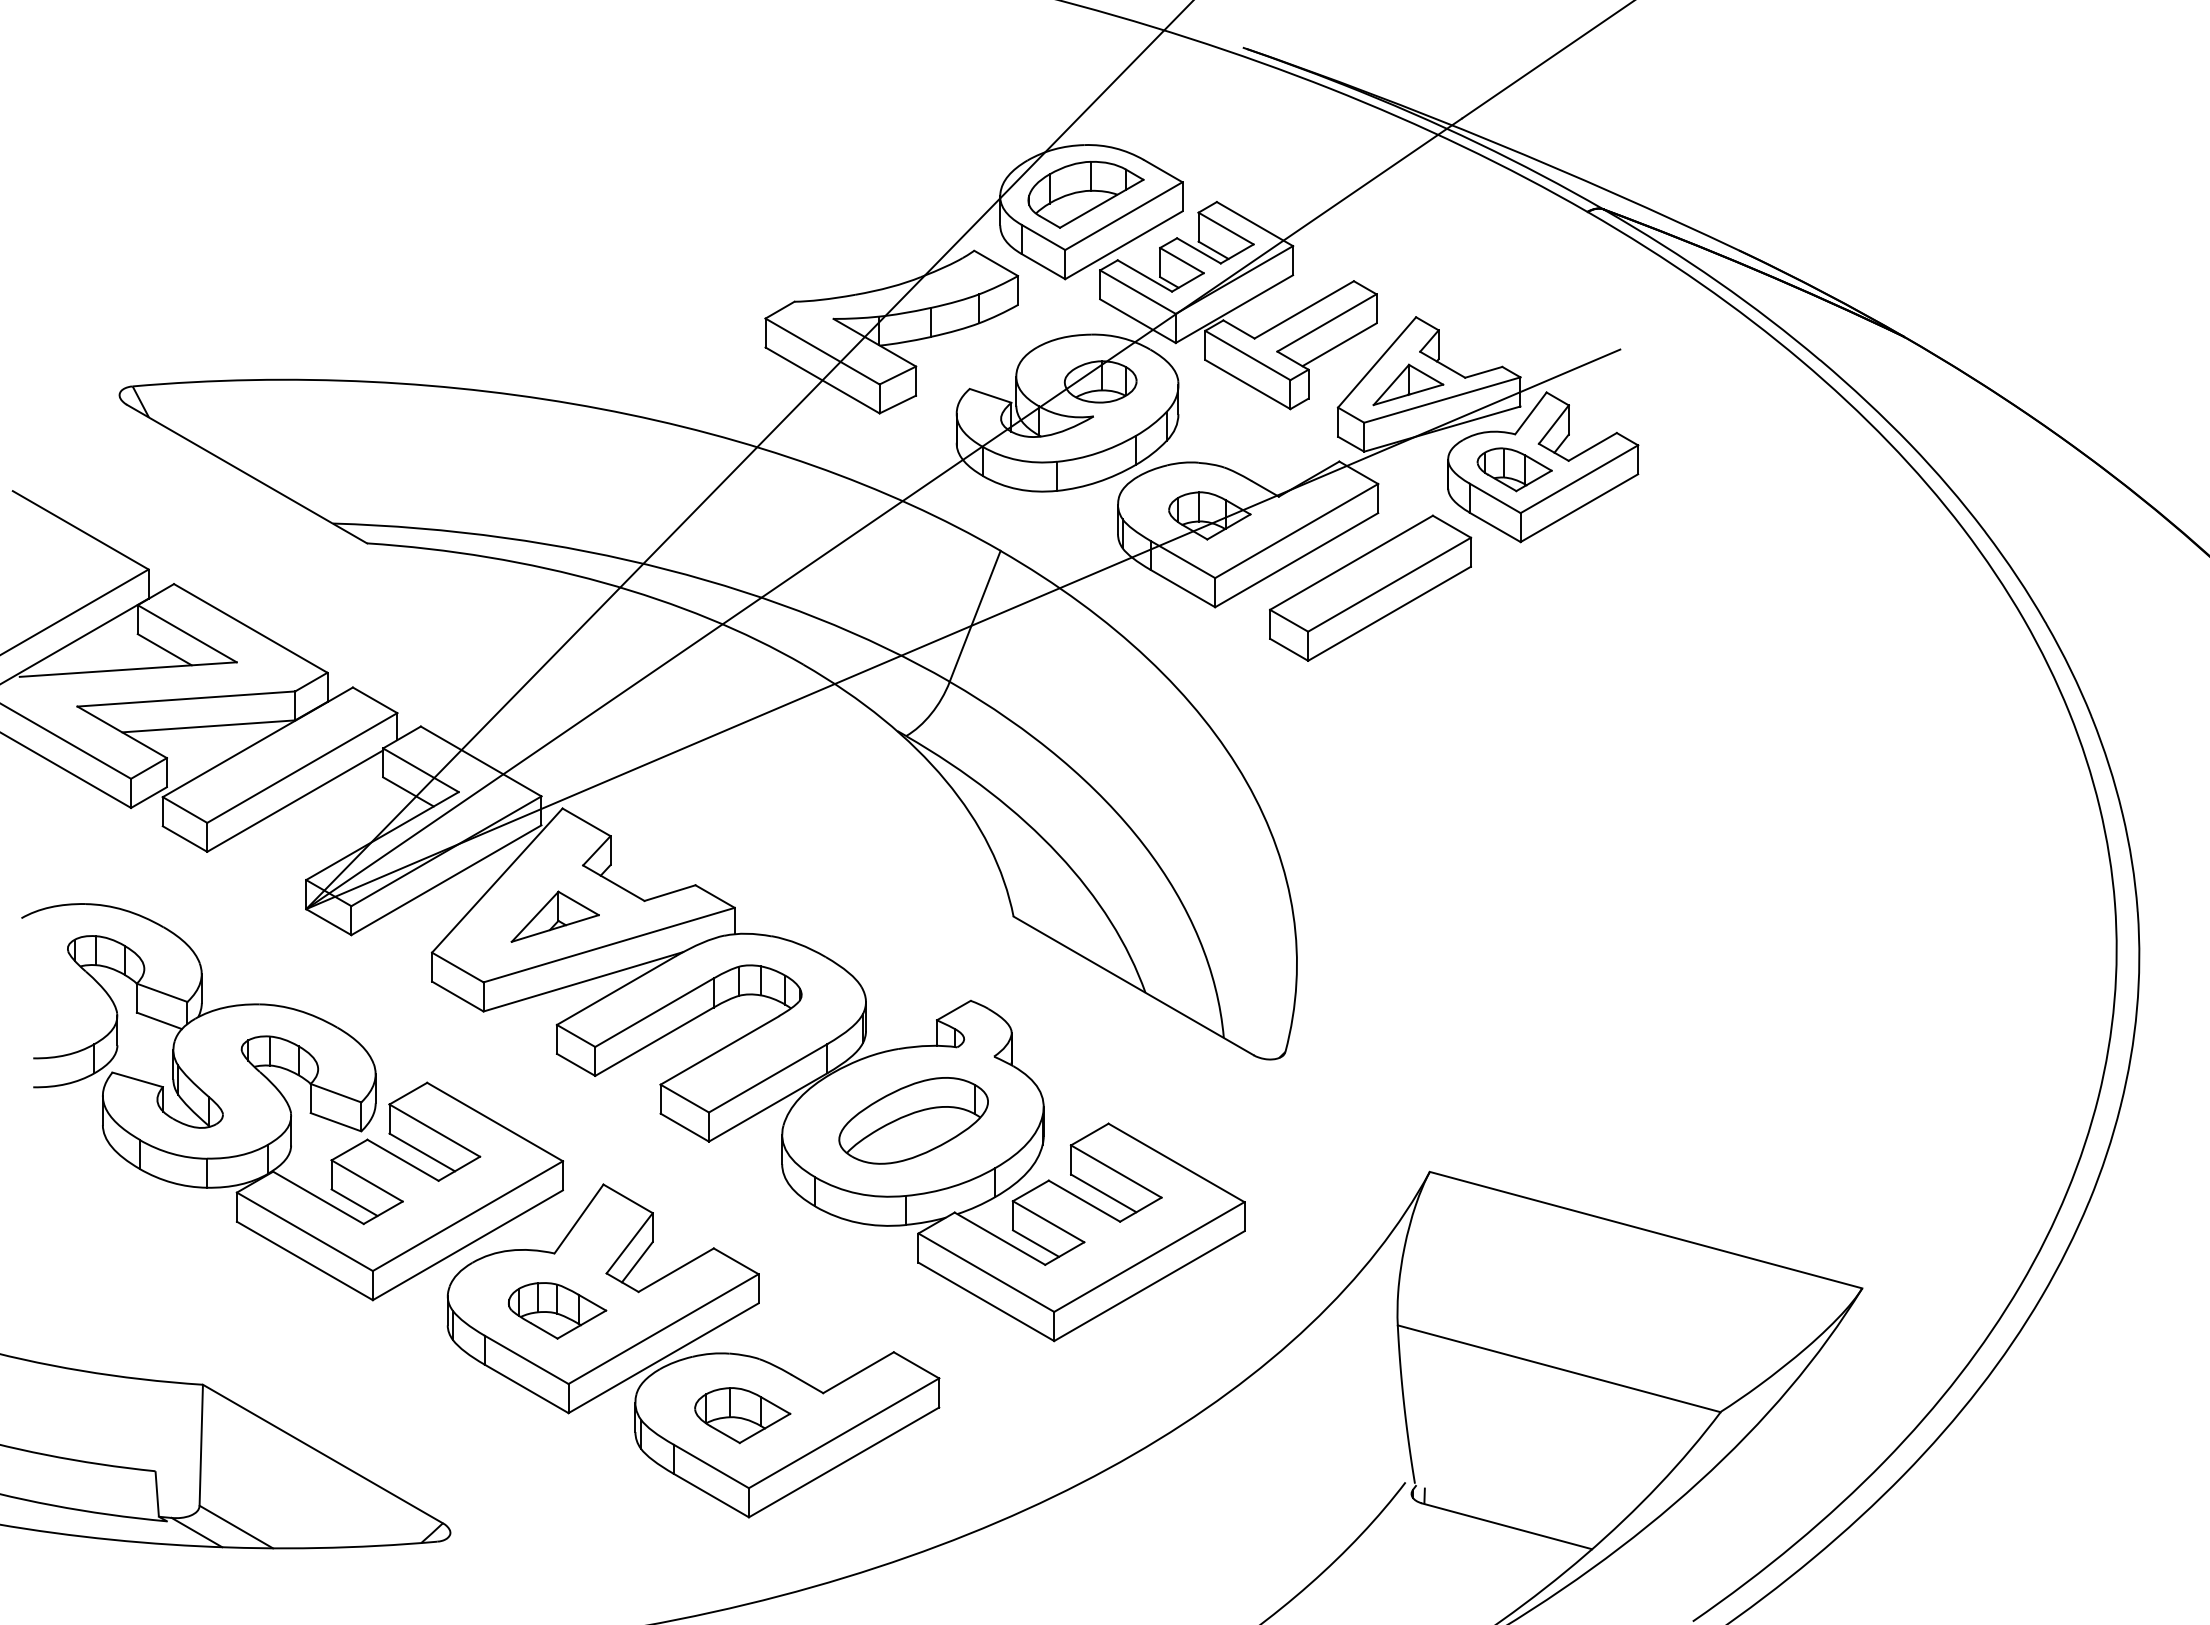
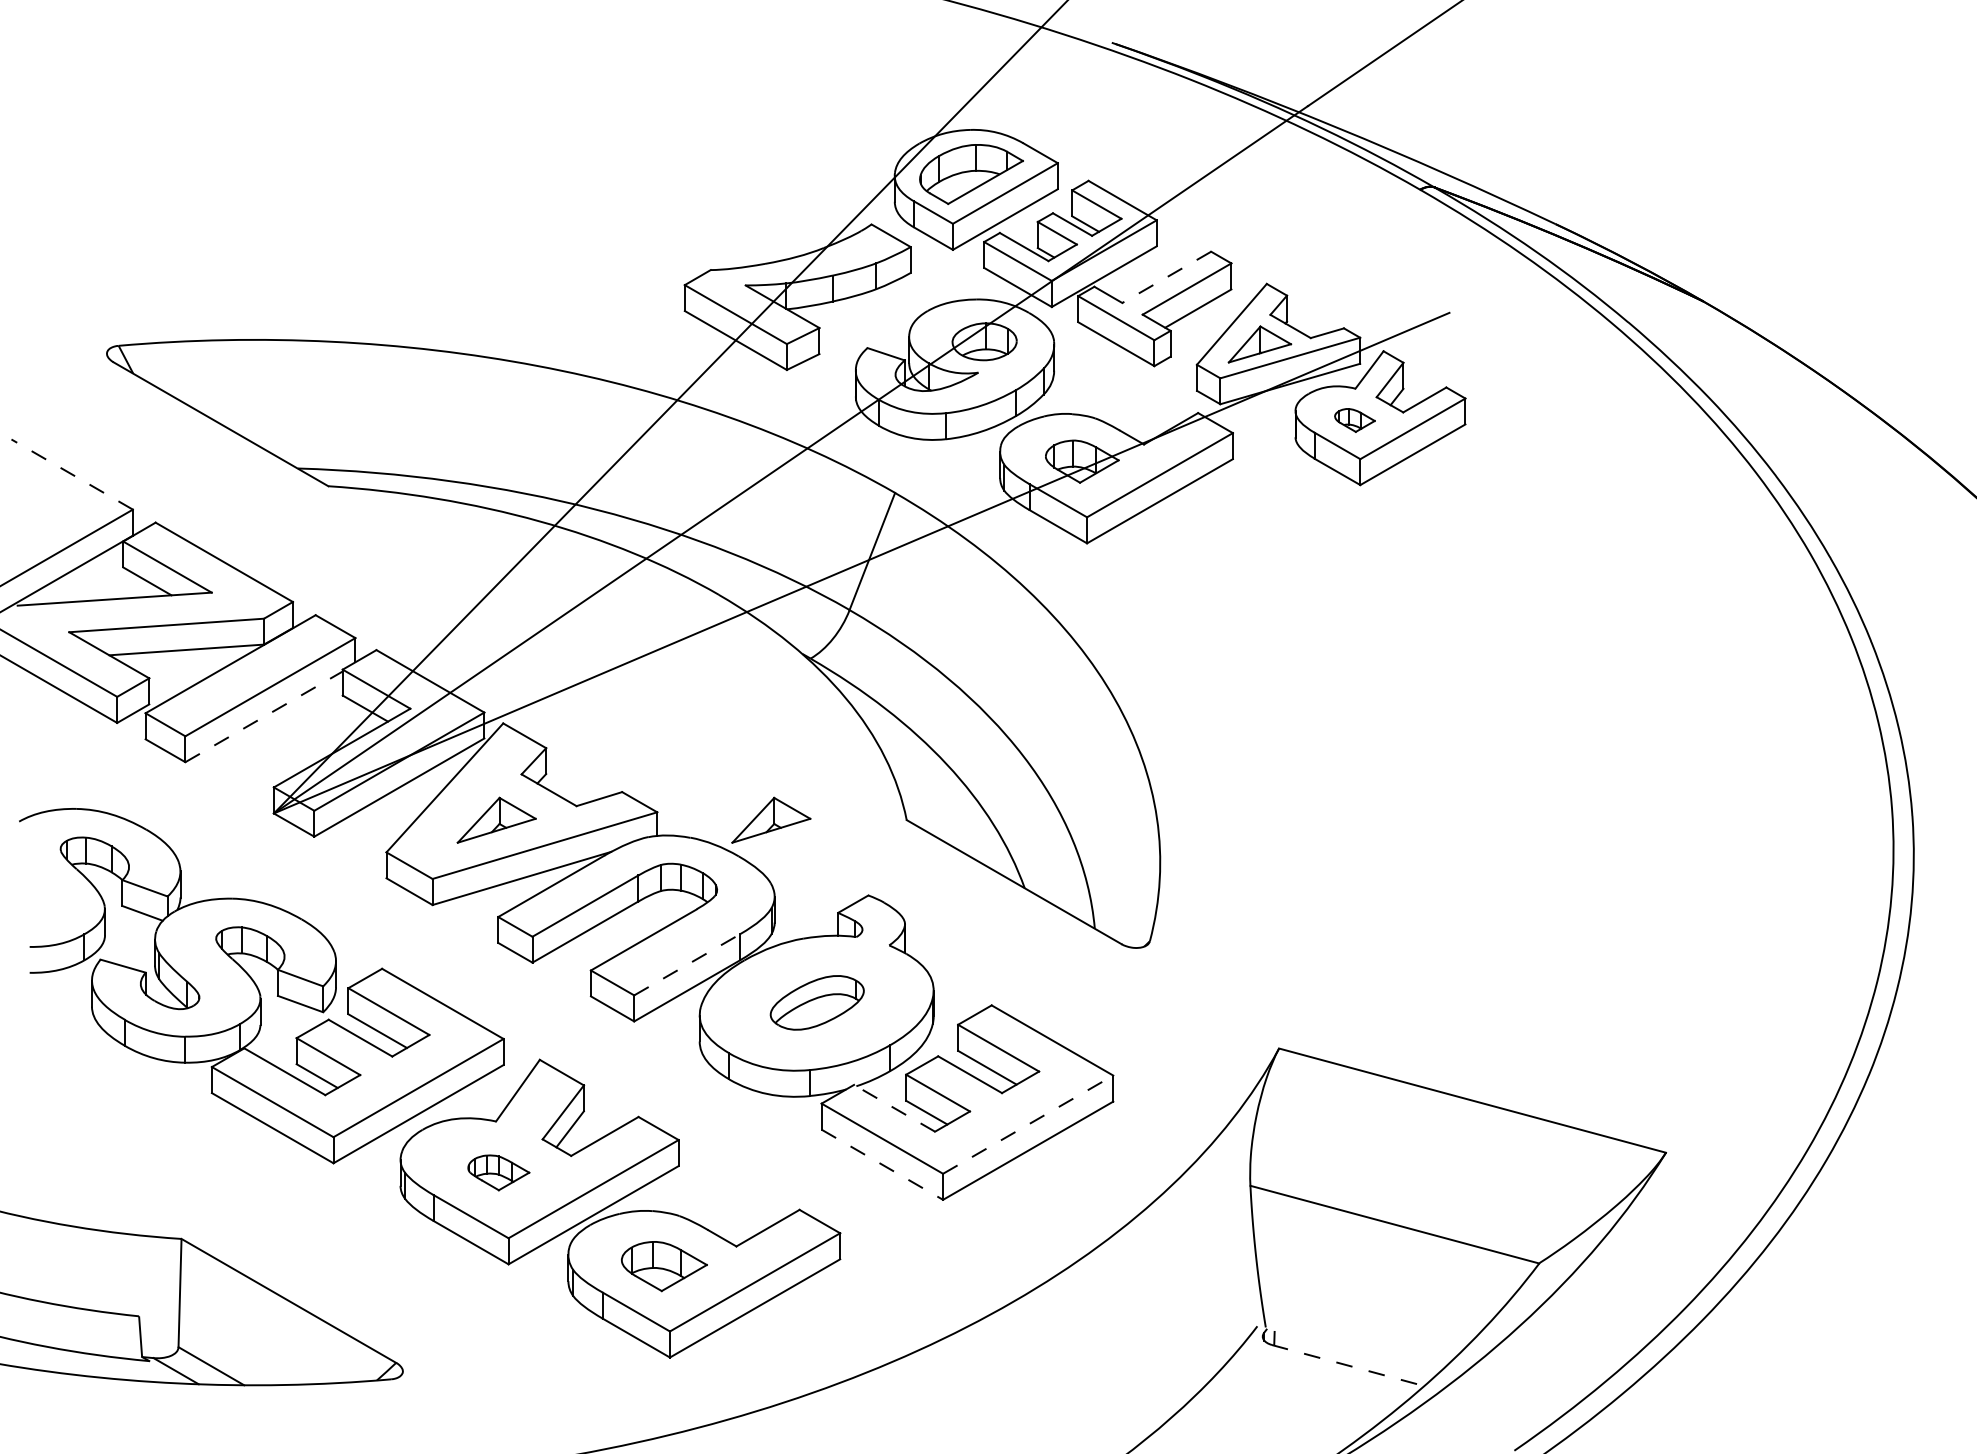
line: (1303, 310) -> (1166, 277), solid -> dashed
part: (1514, 469) -> (1354, 420), size x0.6
line: (80, 530) -> (71, 474), solid -> dashed
part: (1370, 587) -> (1226, 525), removed
line: (295, 801) -> (264, 717), solid -> dashed
part: (861, 916) -> (770, 820), added
line: (768, 1078) -> (687, 964), solid -> dashed
part: (913, 1120) -> (817, 1002), size x0.7
line: (999, 1238) -> (894, 1108), solid -> dashed
line: (1149, 1257) -> (1028, 1125), solid -> dashed
line: (986, 1302) -> (882, 1165), solid -> dashed
part: (557, 1310) -> (498, 1172), size x0.7
line: (1507, 1526) -> (1348, 1365), solid -> dashed

